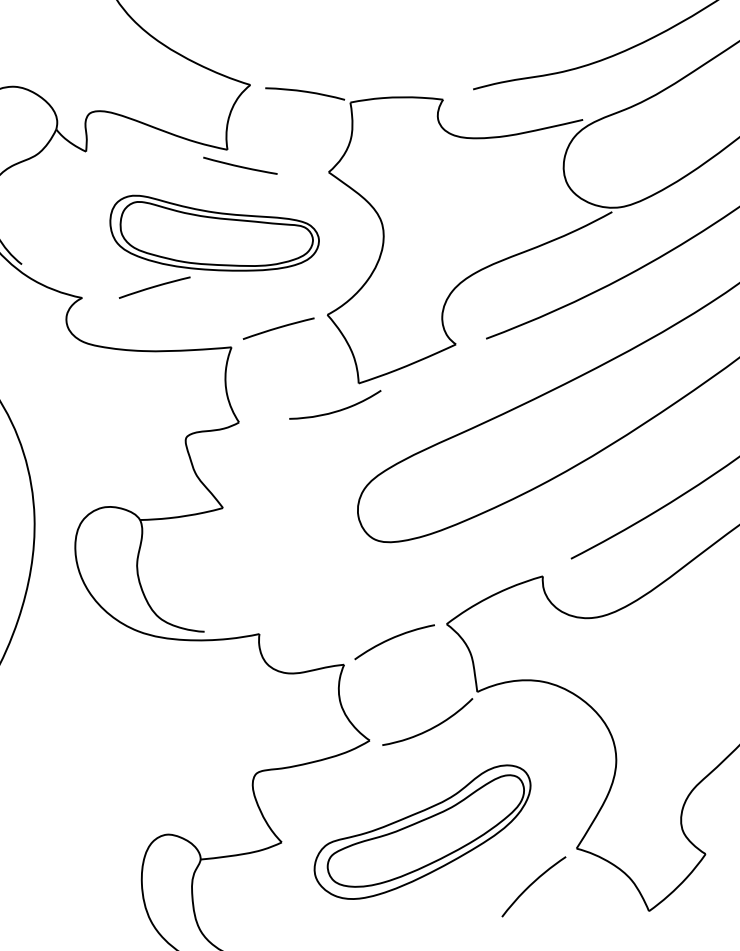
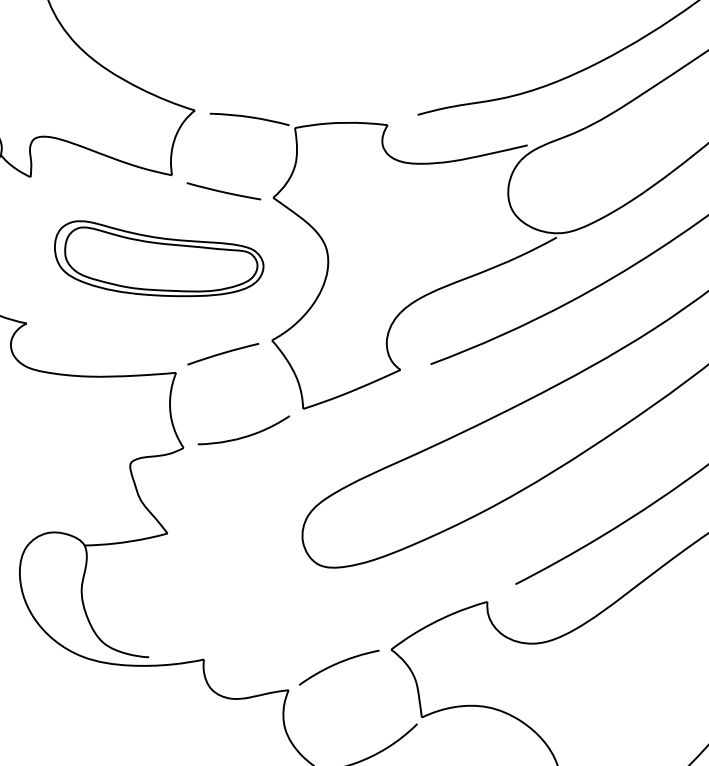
curve: (240, 165) -> (224, 190), moved
curve: (154, 287) -> (99, 312), removed
curve: (335, 410) -> (244, 435), moved

